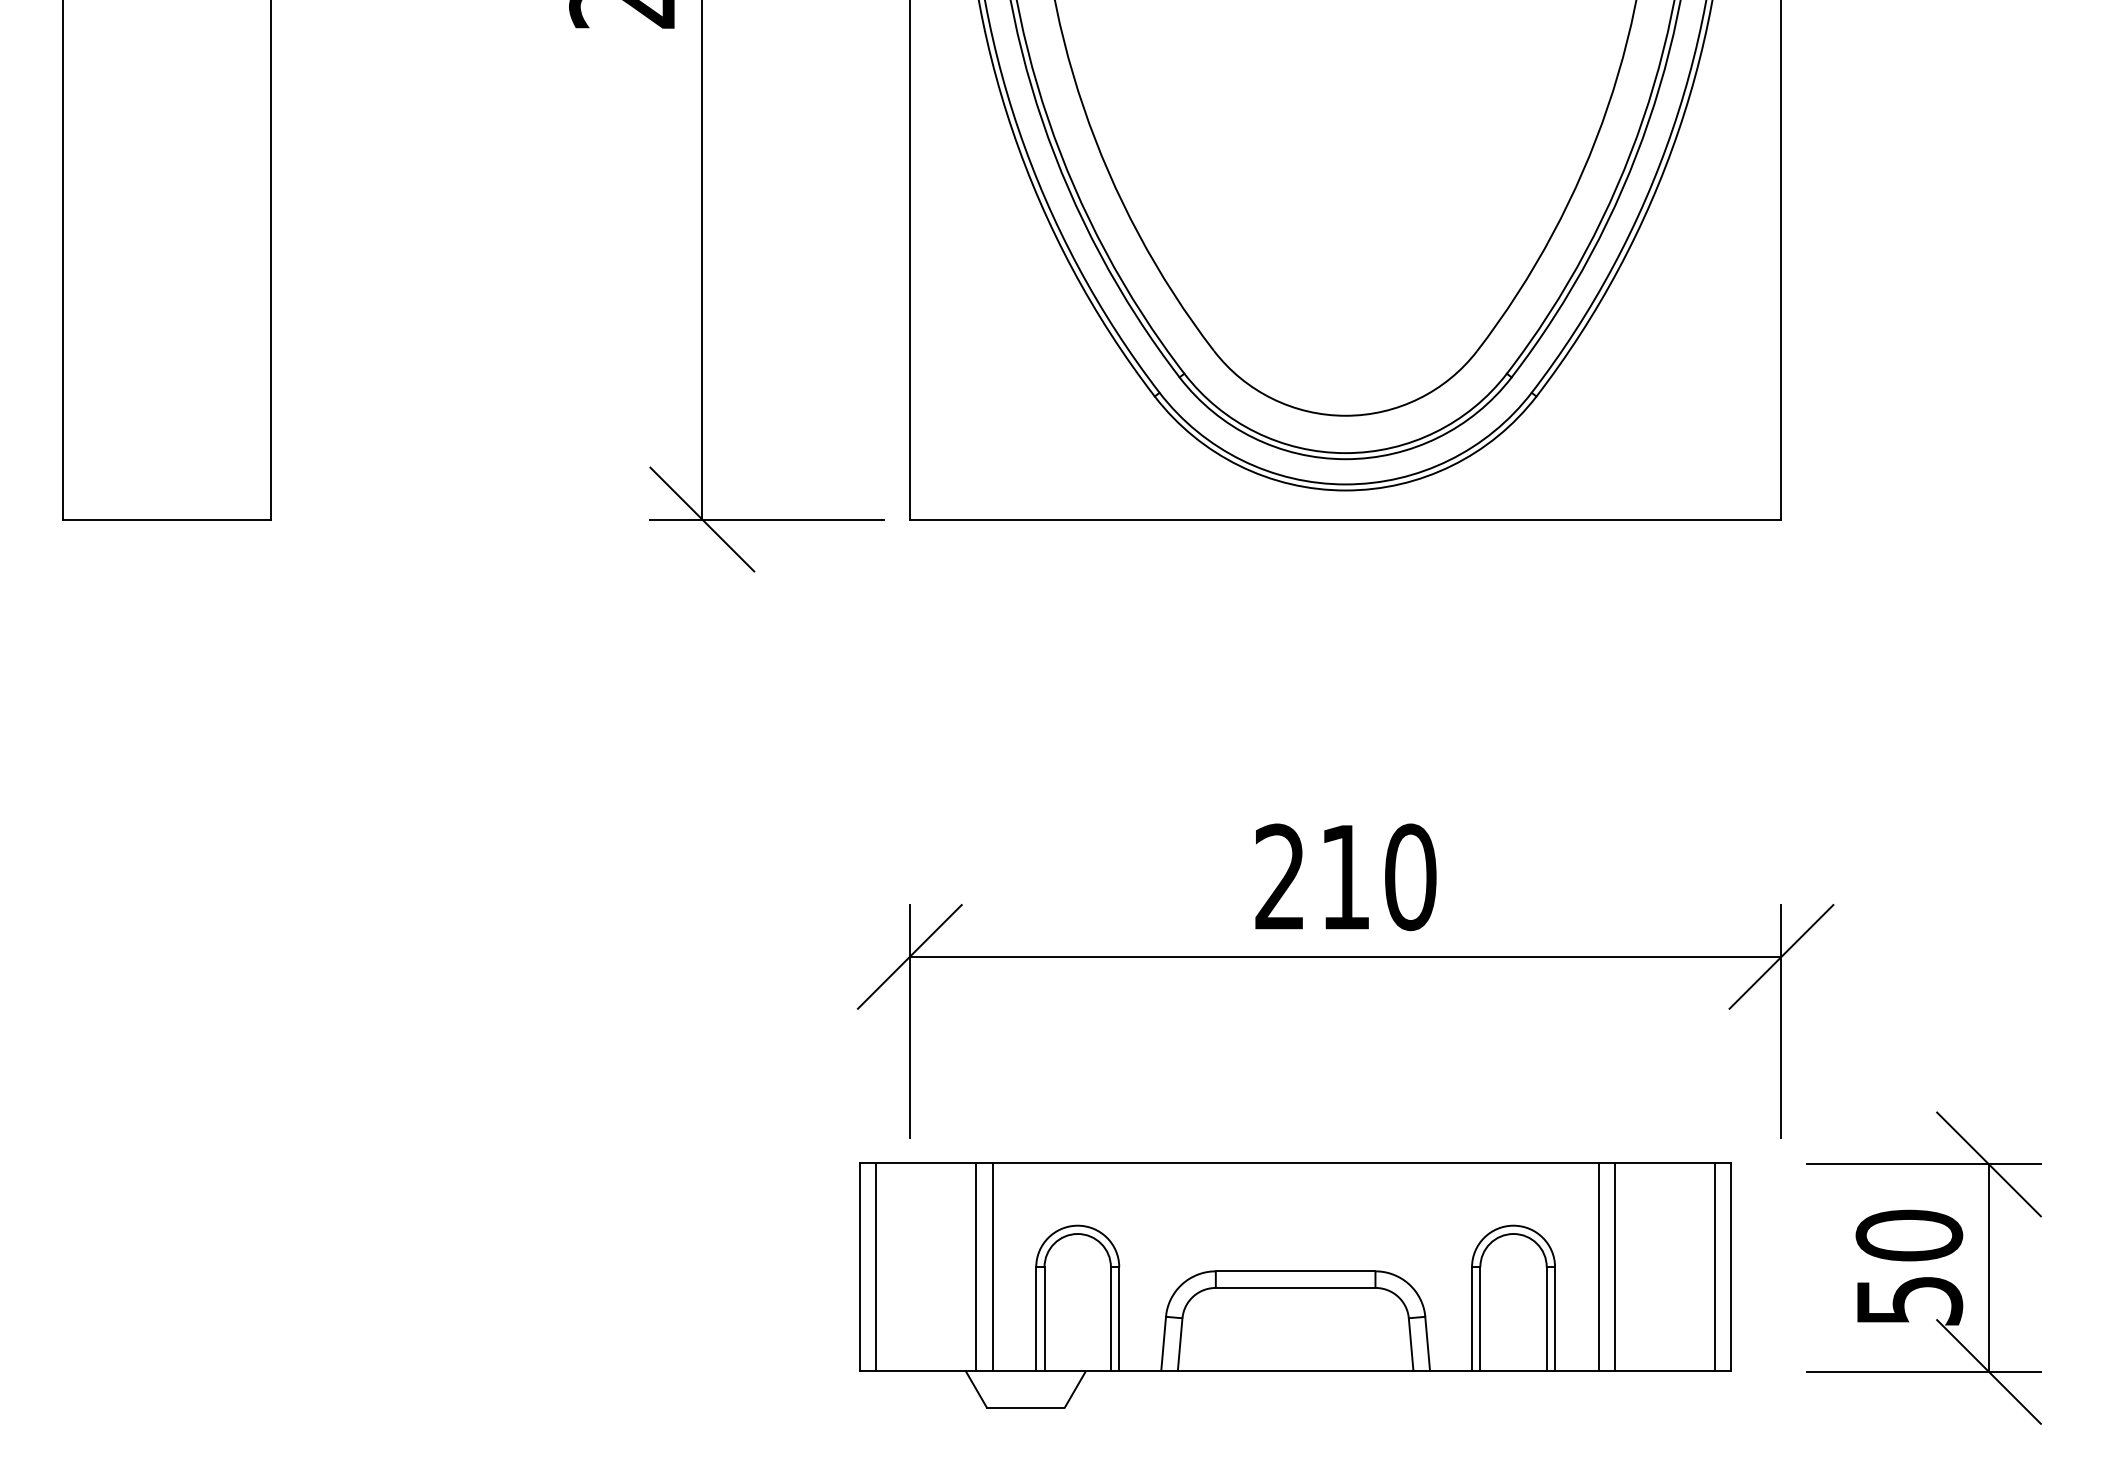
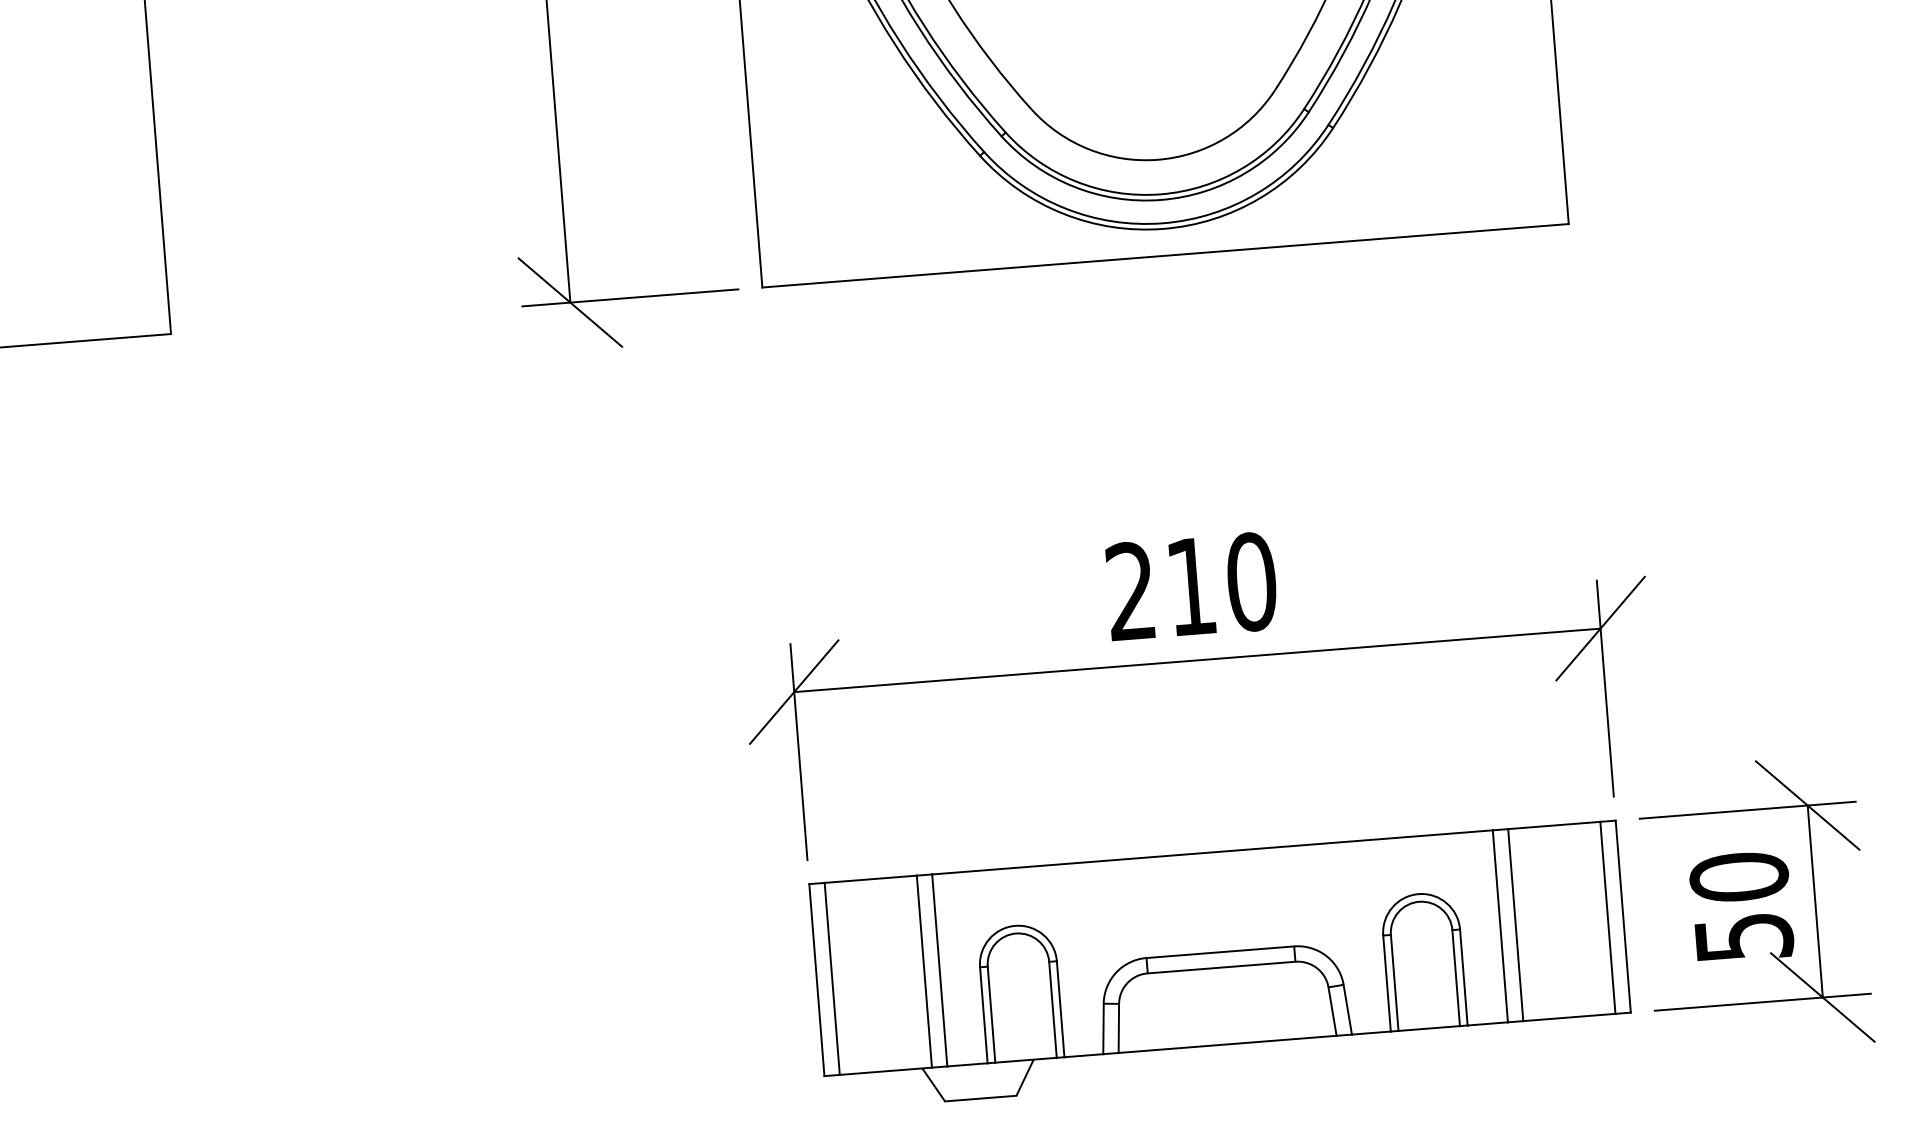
part: (1295, 1285) -> (1221, 965), moved

